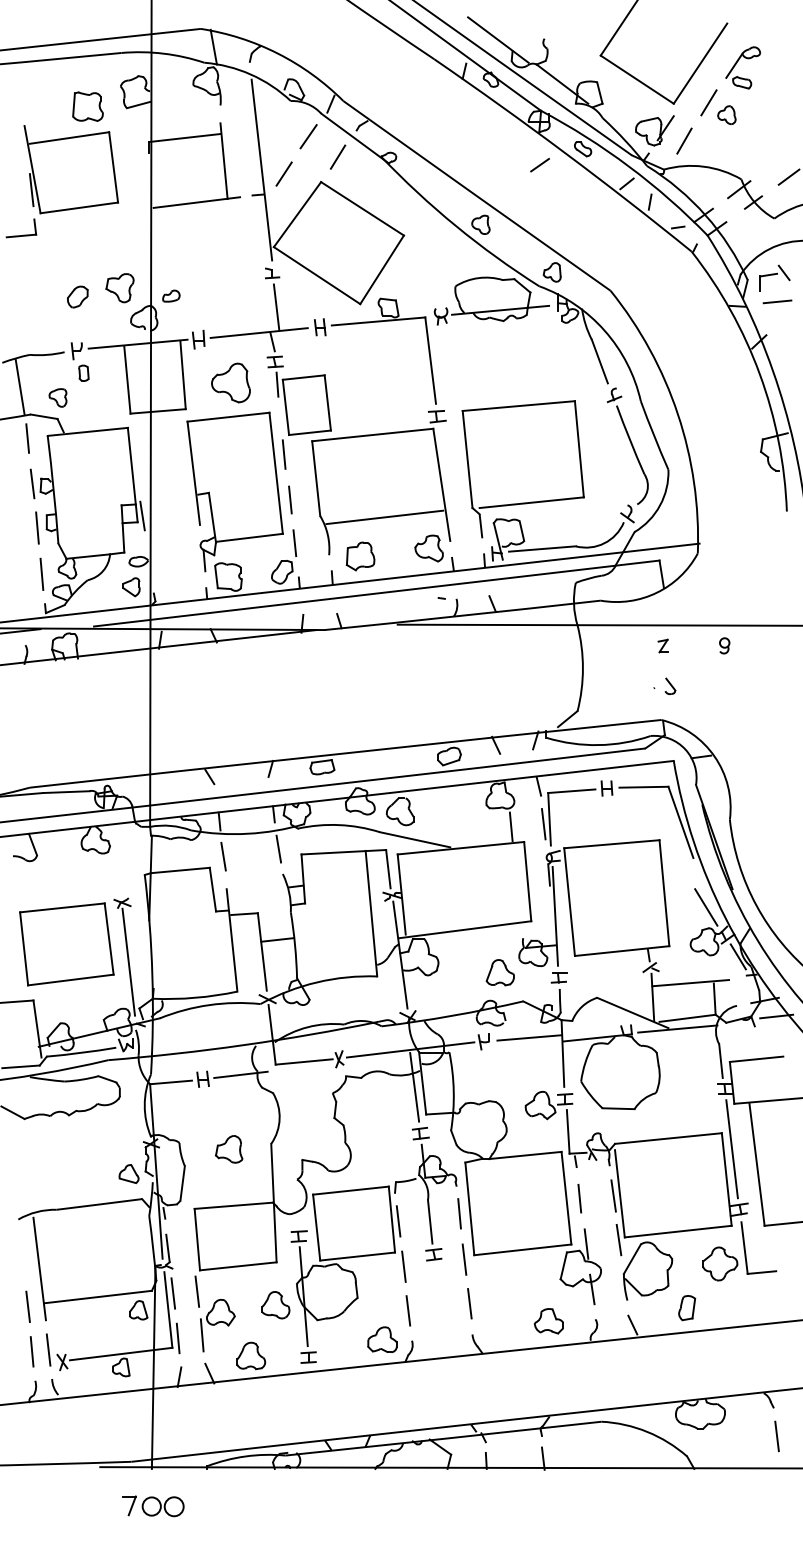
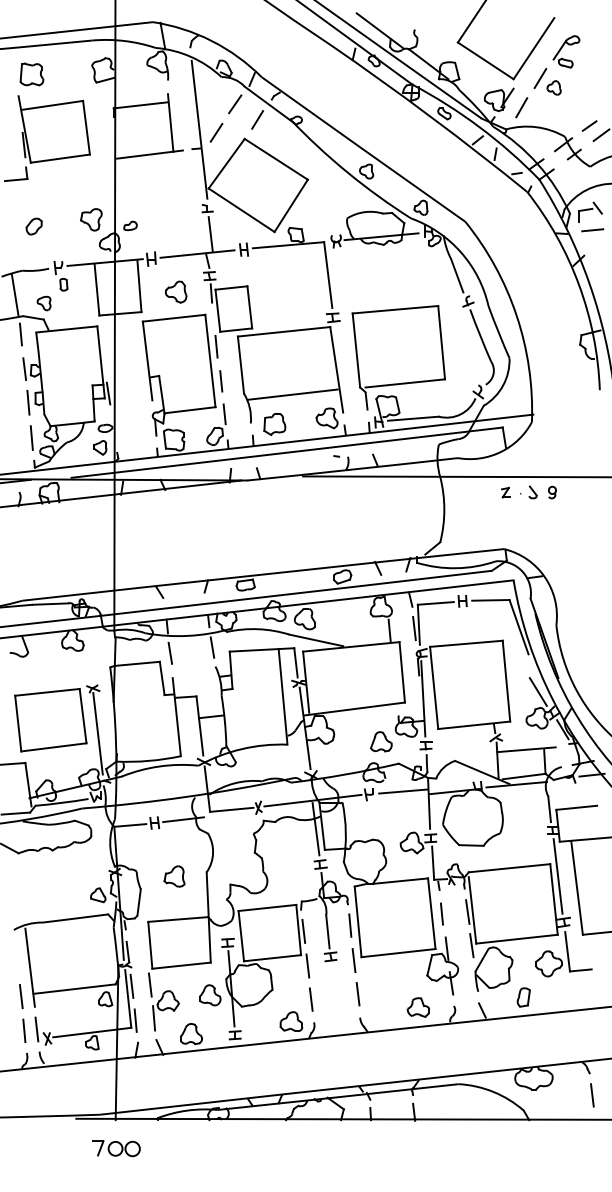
part: (87, 106) -> (31, 74), moved
line: (539, 164) -> (589, 125), moved
part: (76, 296) -> (33, 226), moved
part: (231, 382) -> (176, 291), size x0.71
part: (664, 686) -> (528, 492), moved

